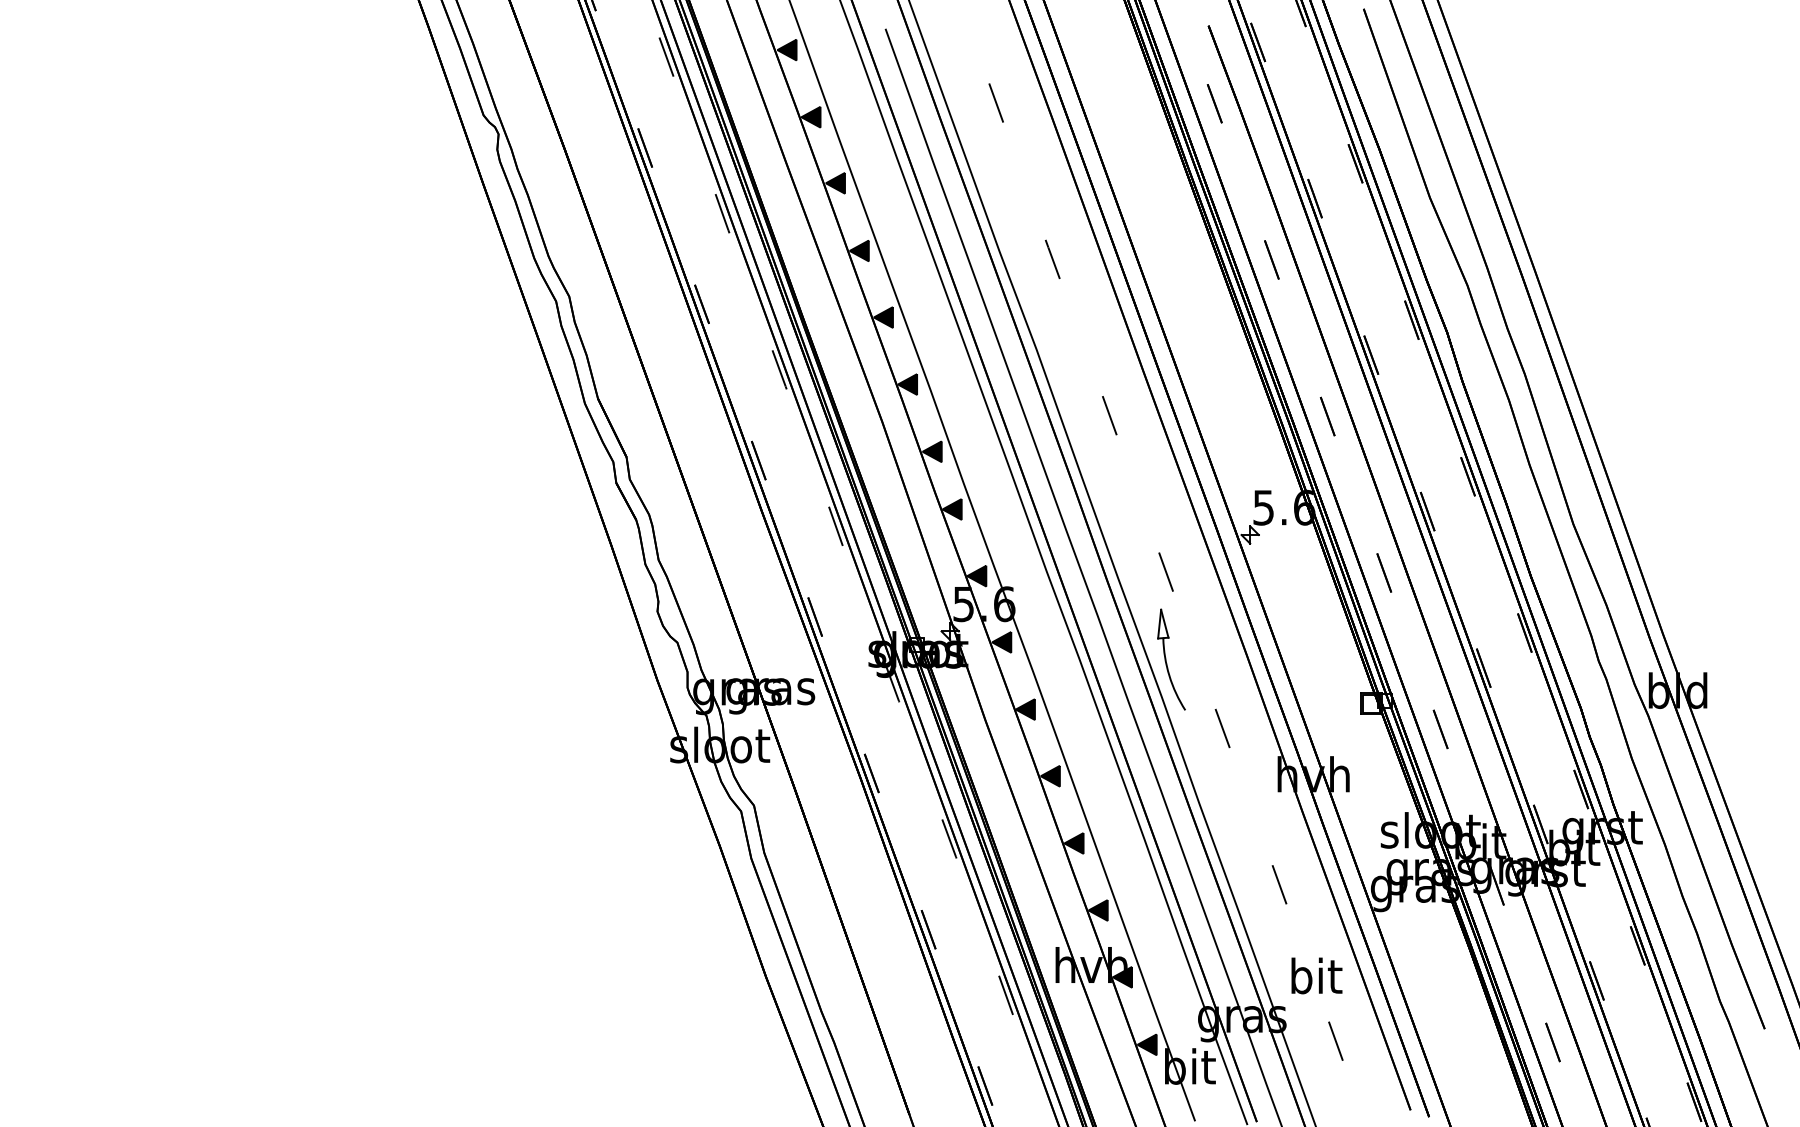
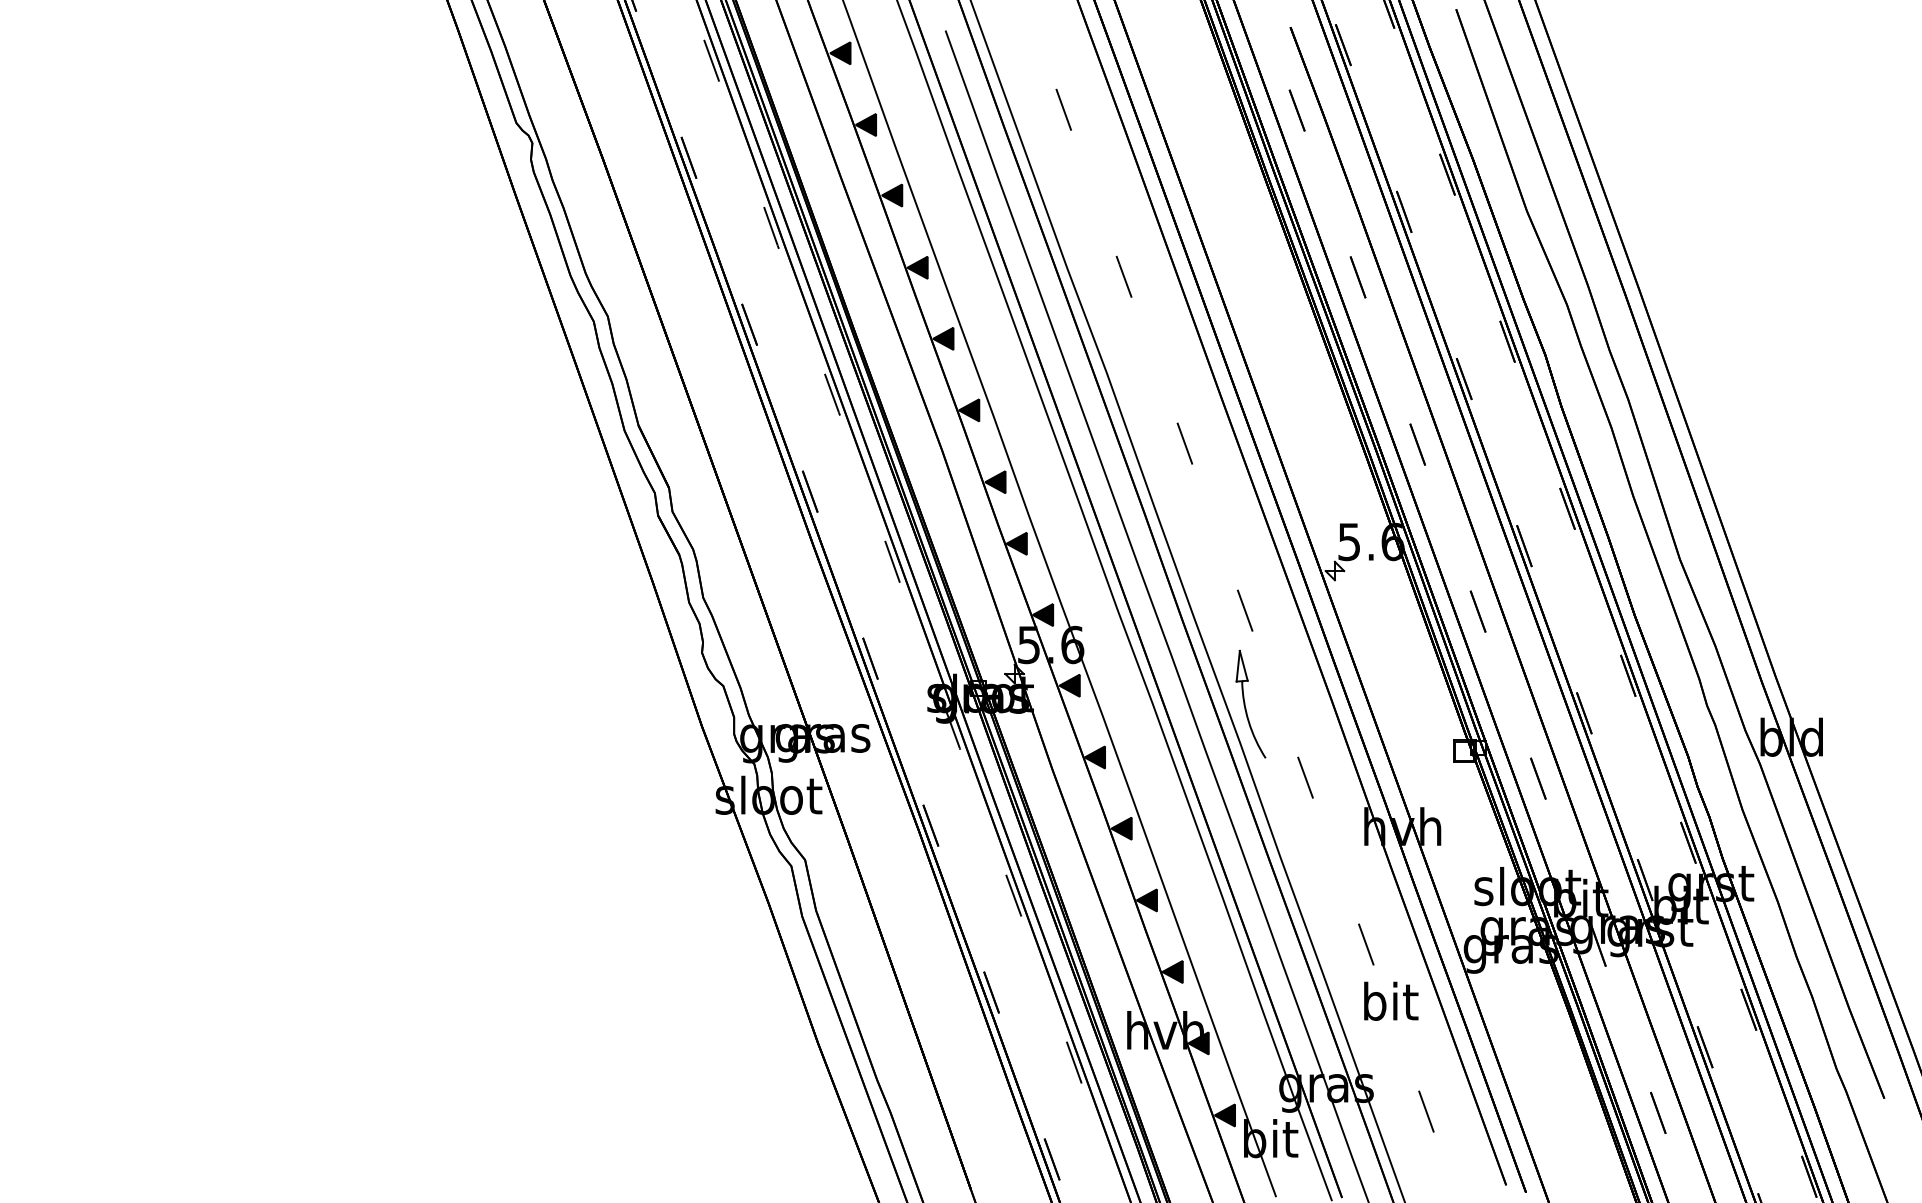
text: (1316, 975) -> (1390, 1000), moved

